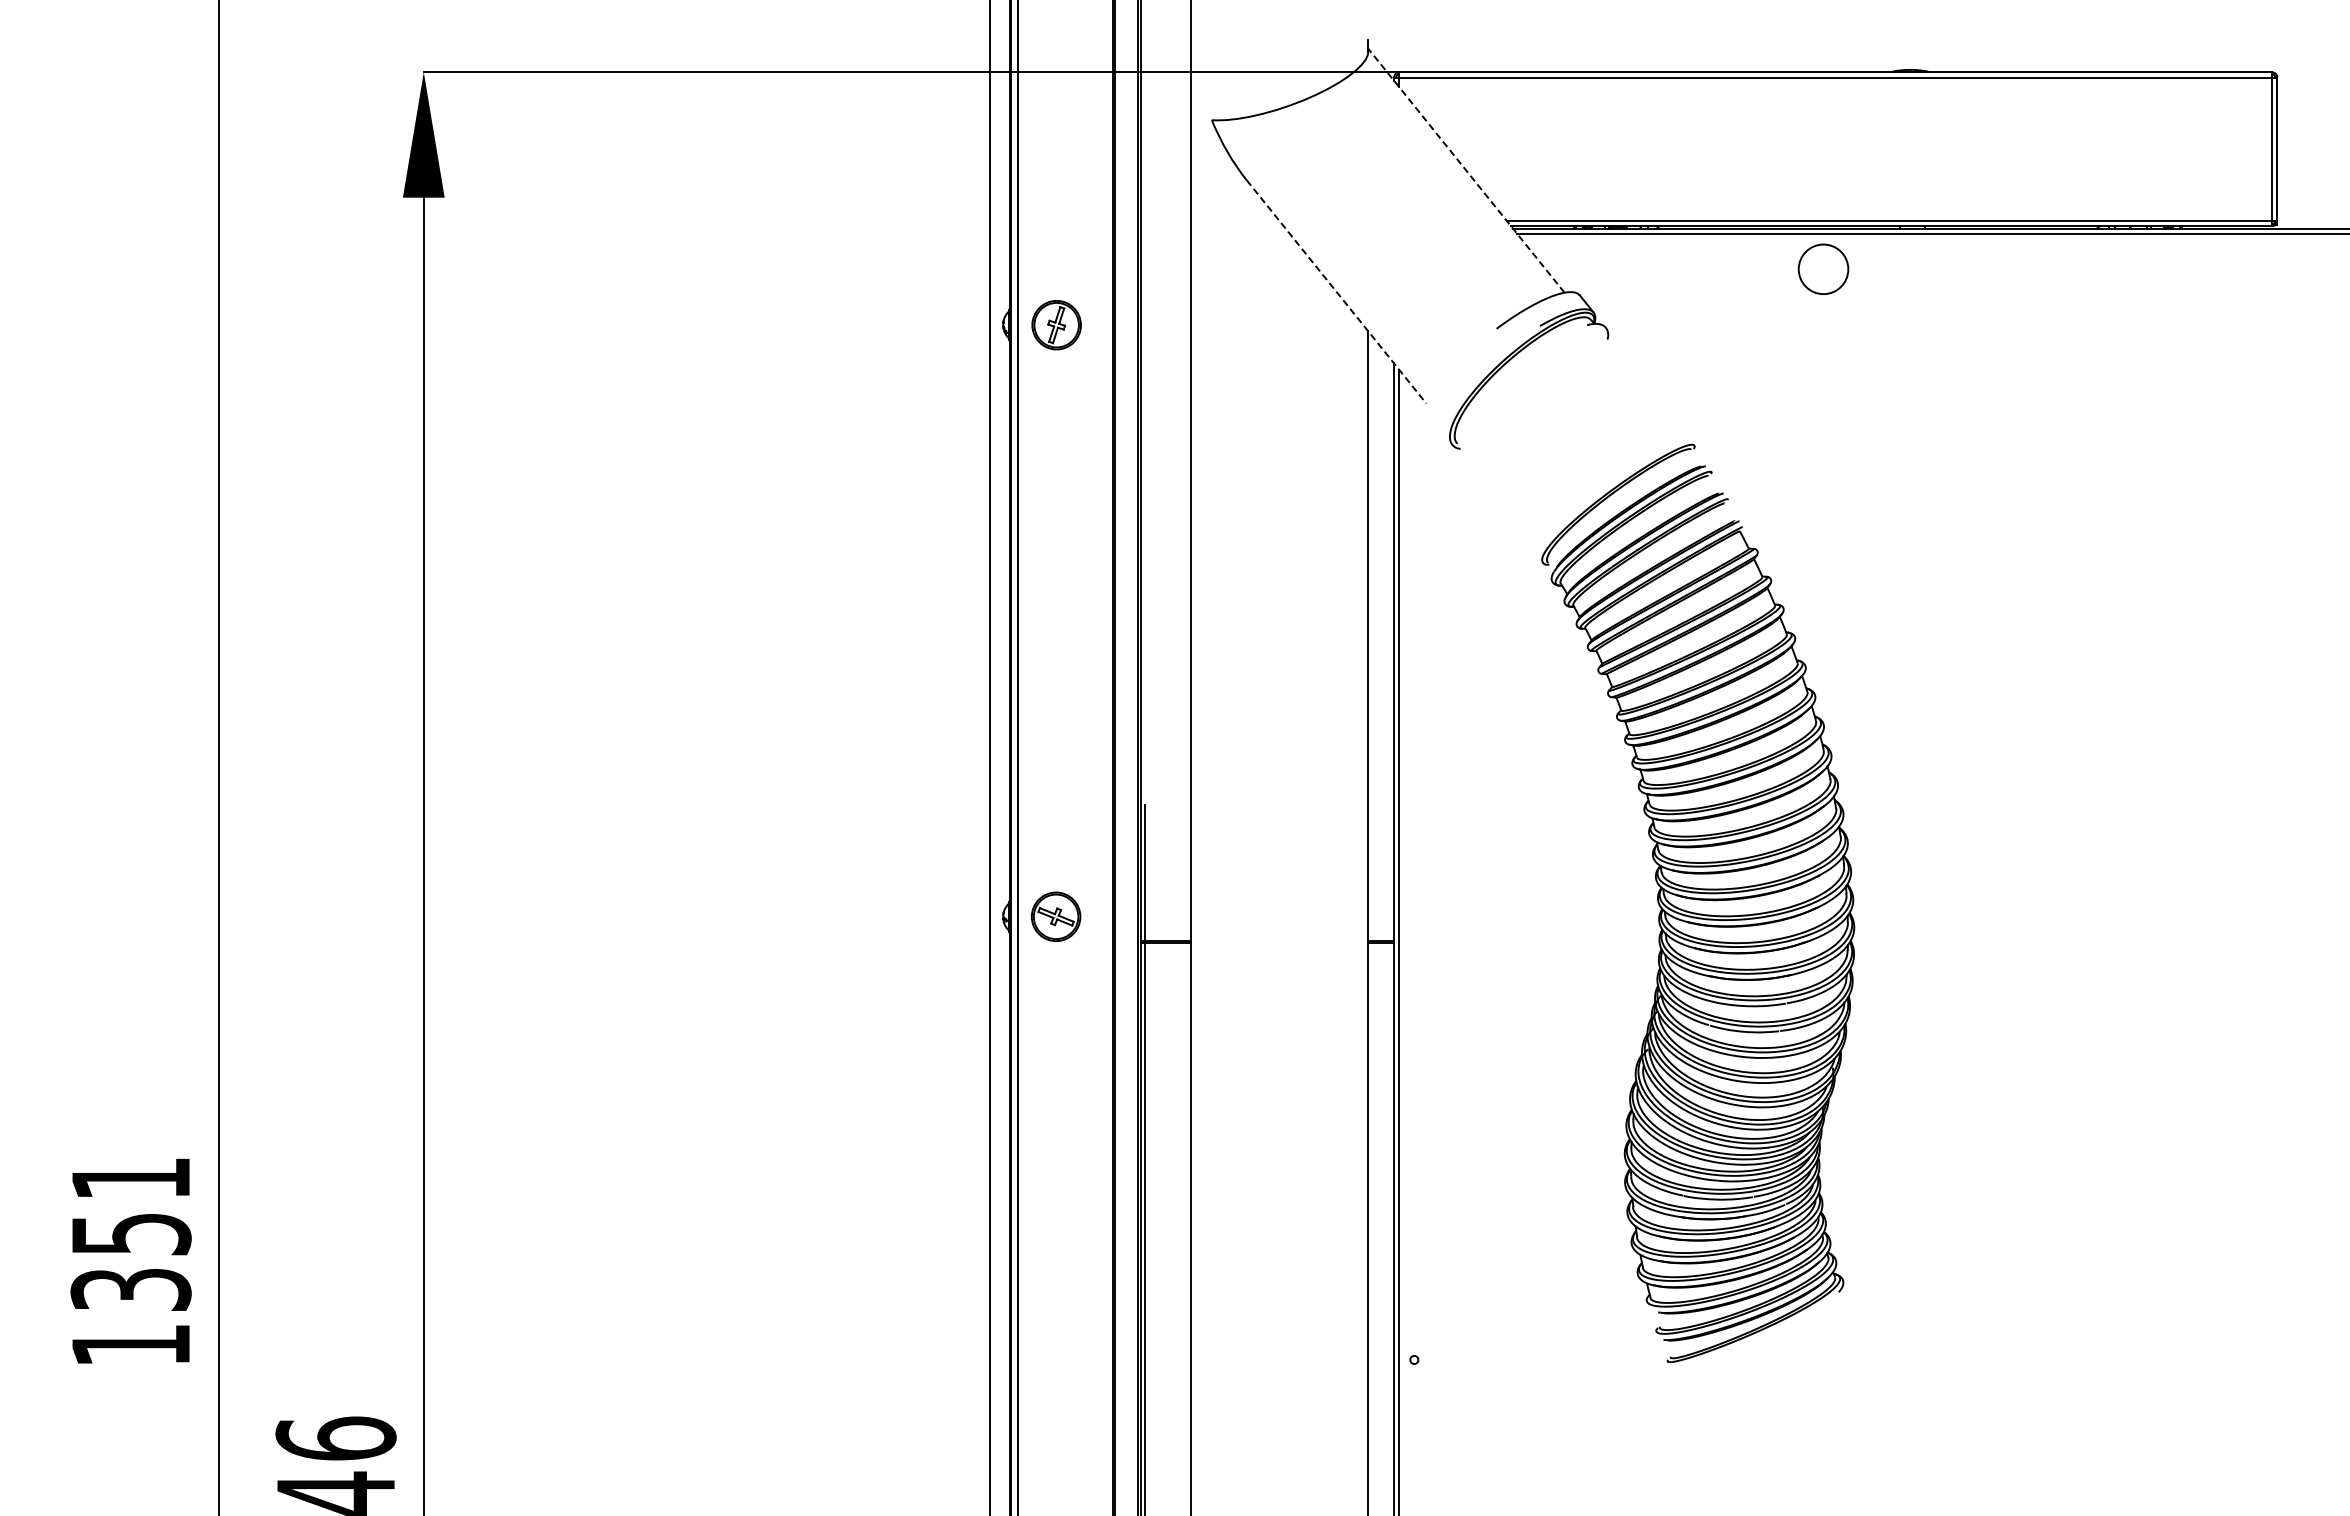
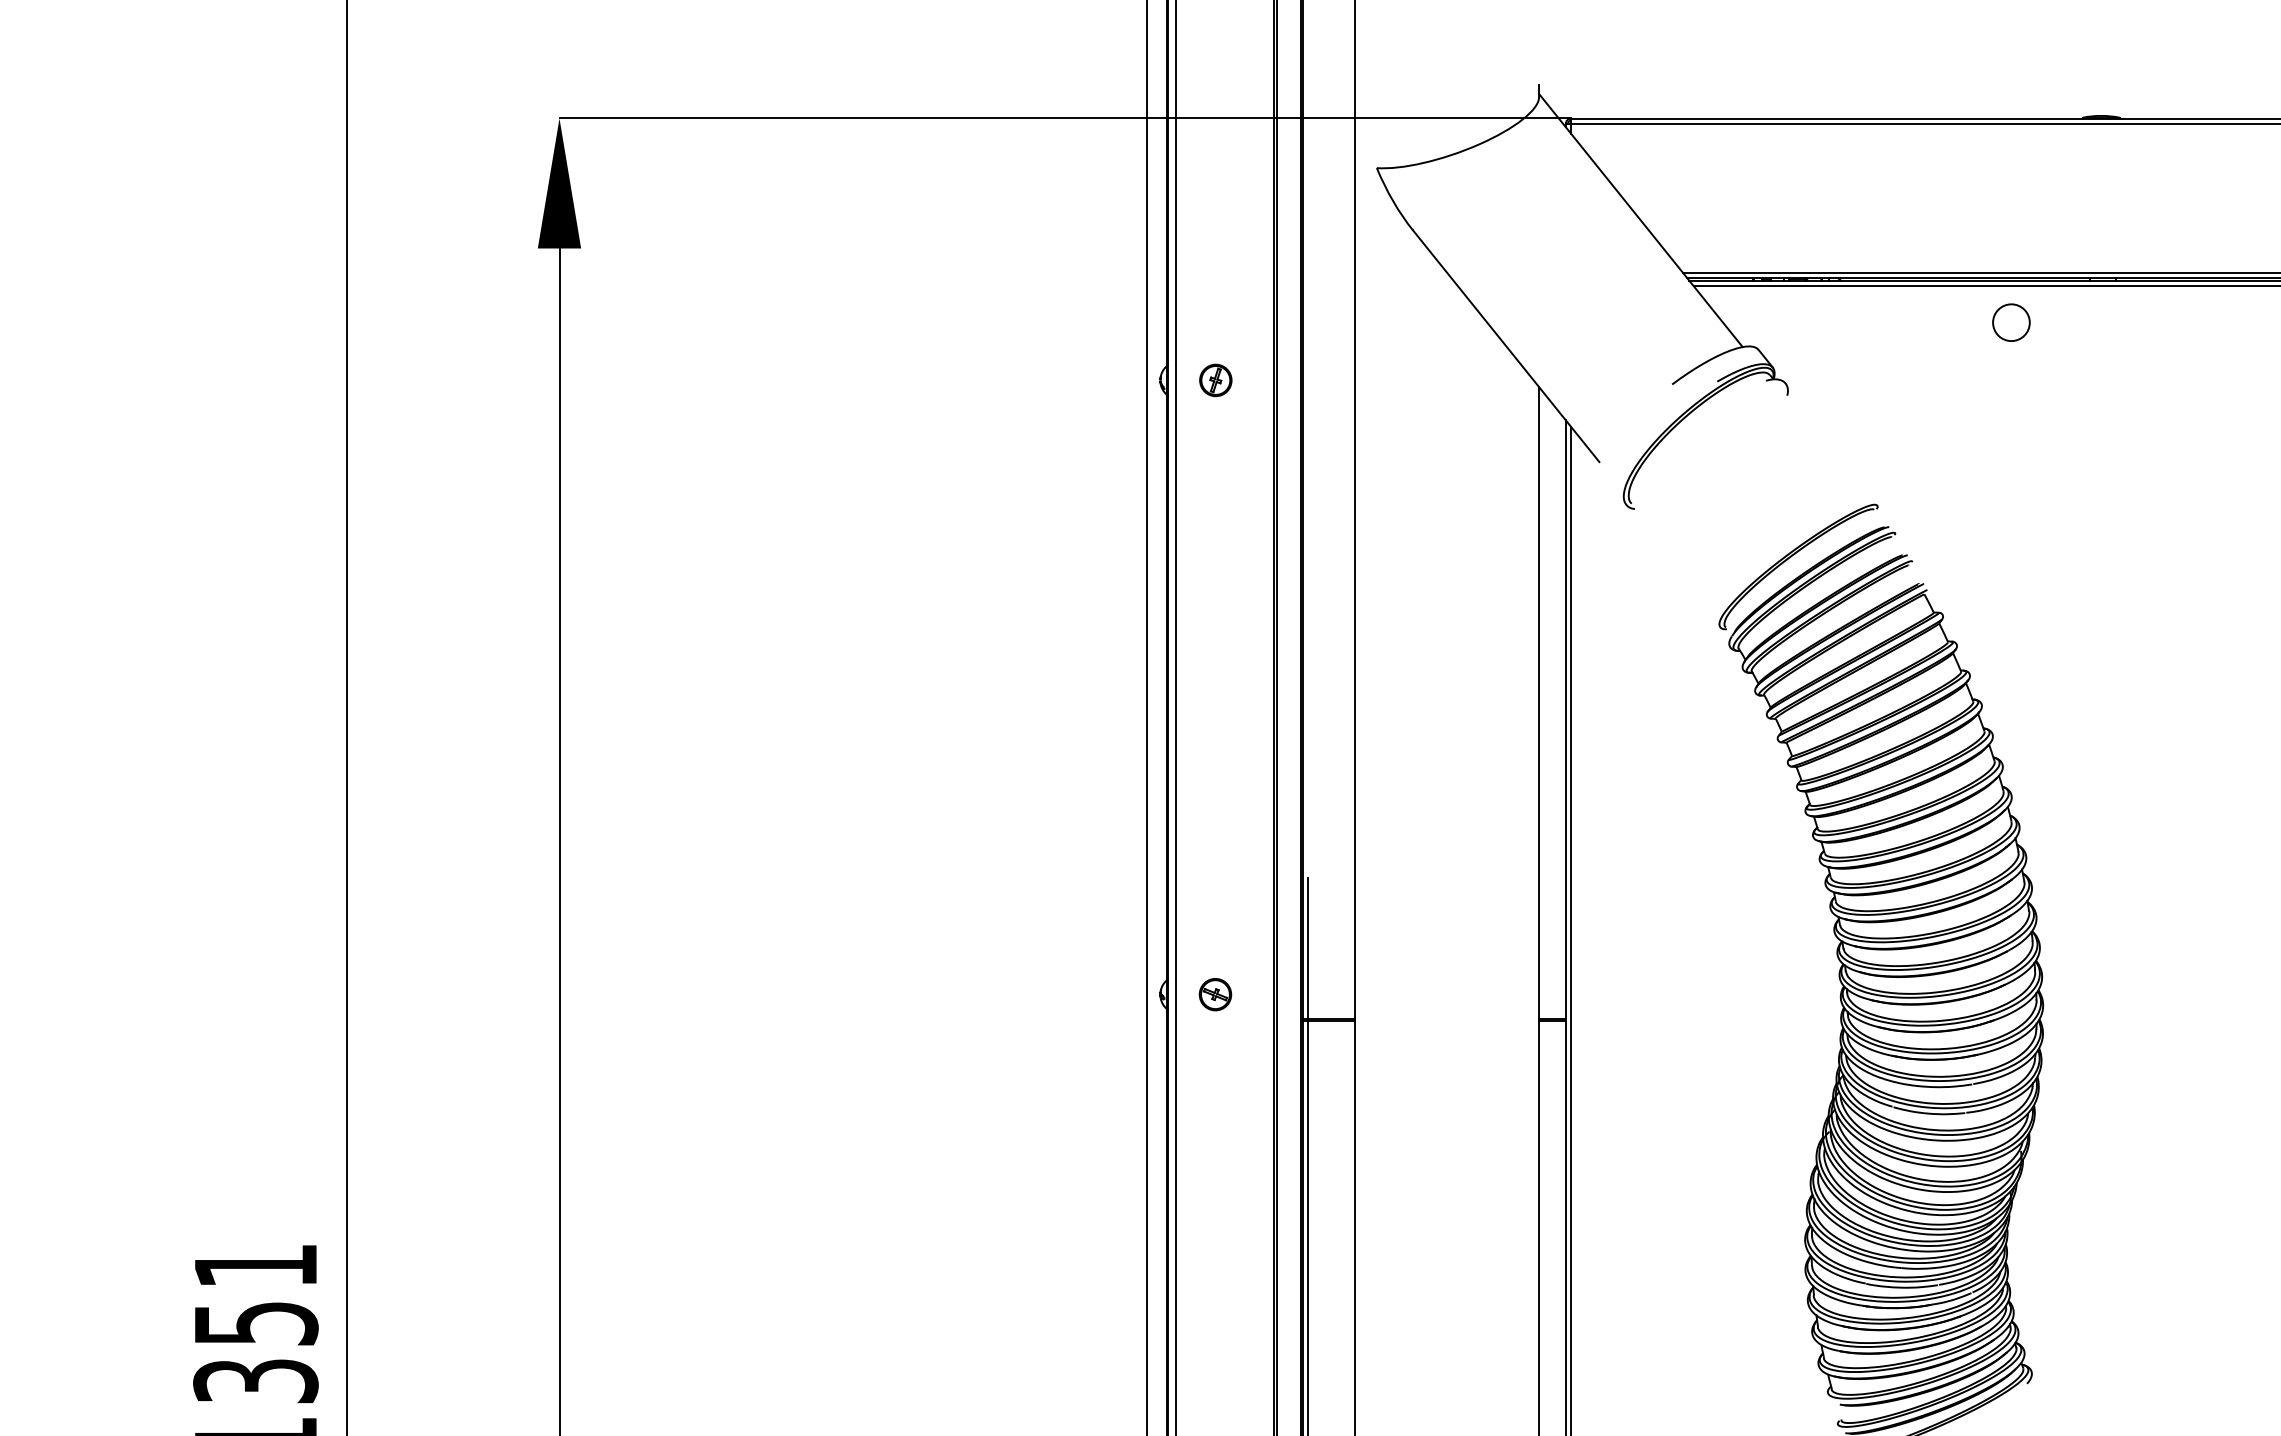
line: (1466, 170) -> (1640, 220), dashed -> solid
circle: (1823, 268) -> (2011, 321), size x0.71
line: (1336, 292) -> (1506, 346), dashed -> solid
part: (1056, 324) -> (1215, 380), size x0.62
part: (1056, 917) -> (1215, 995), size x0.62

